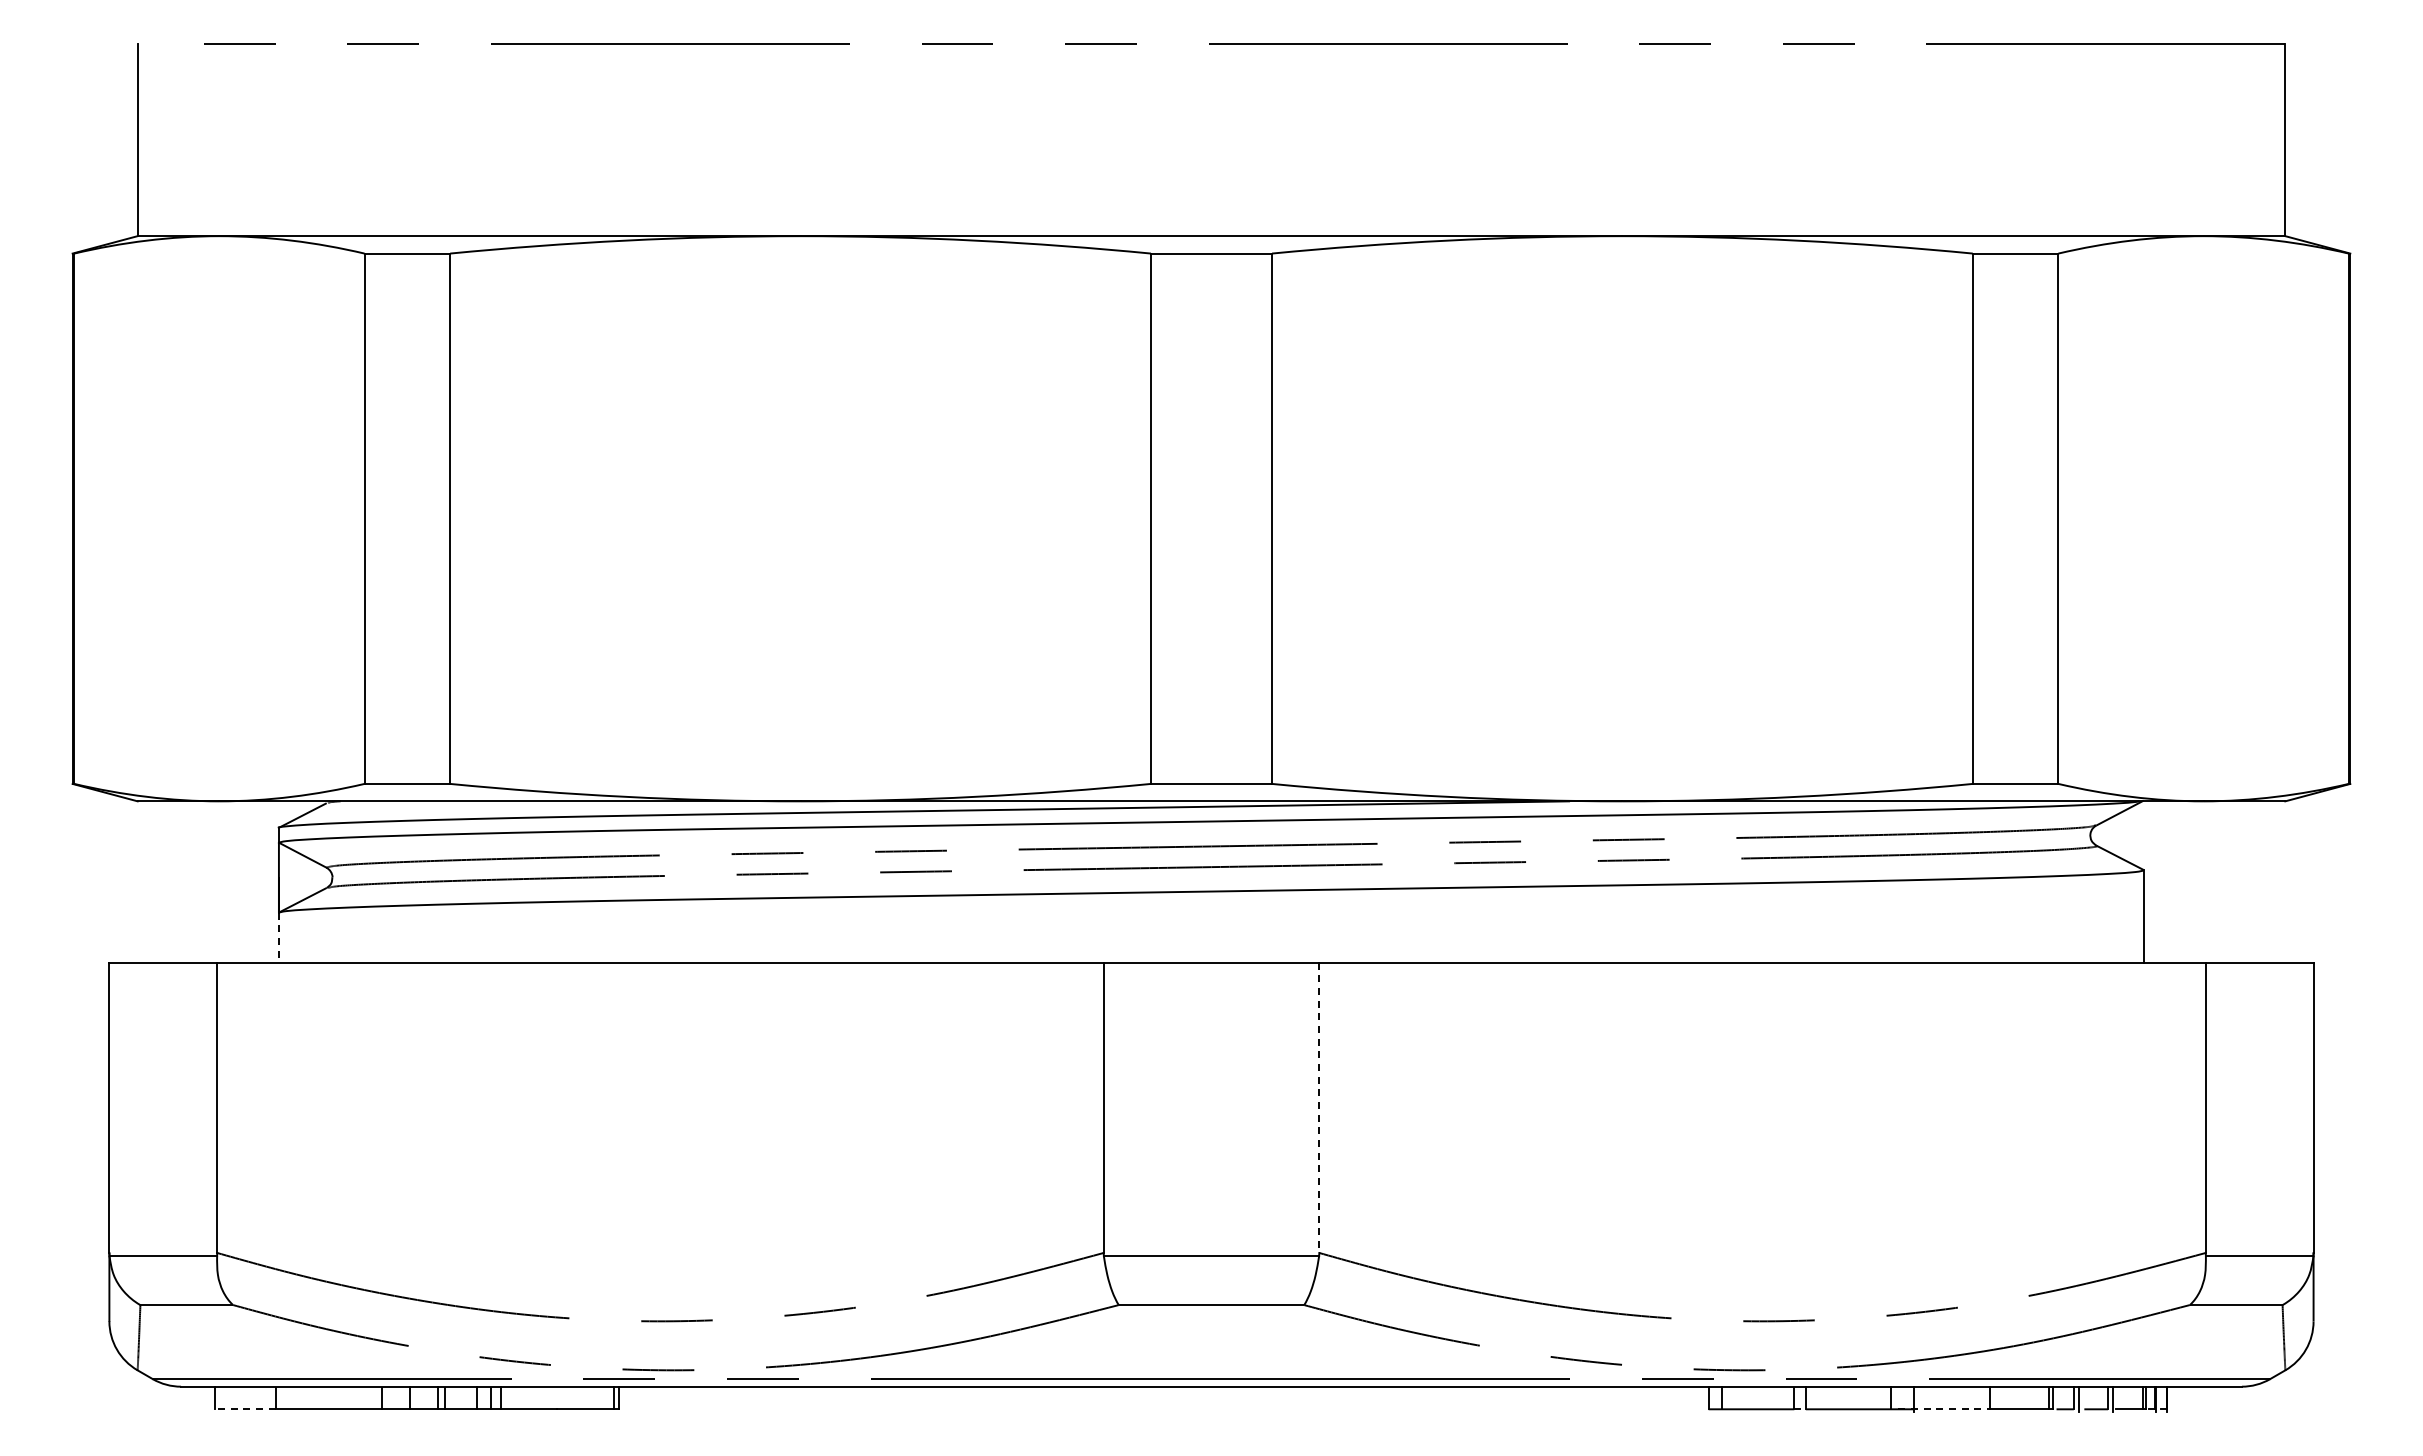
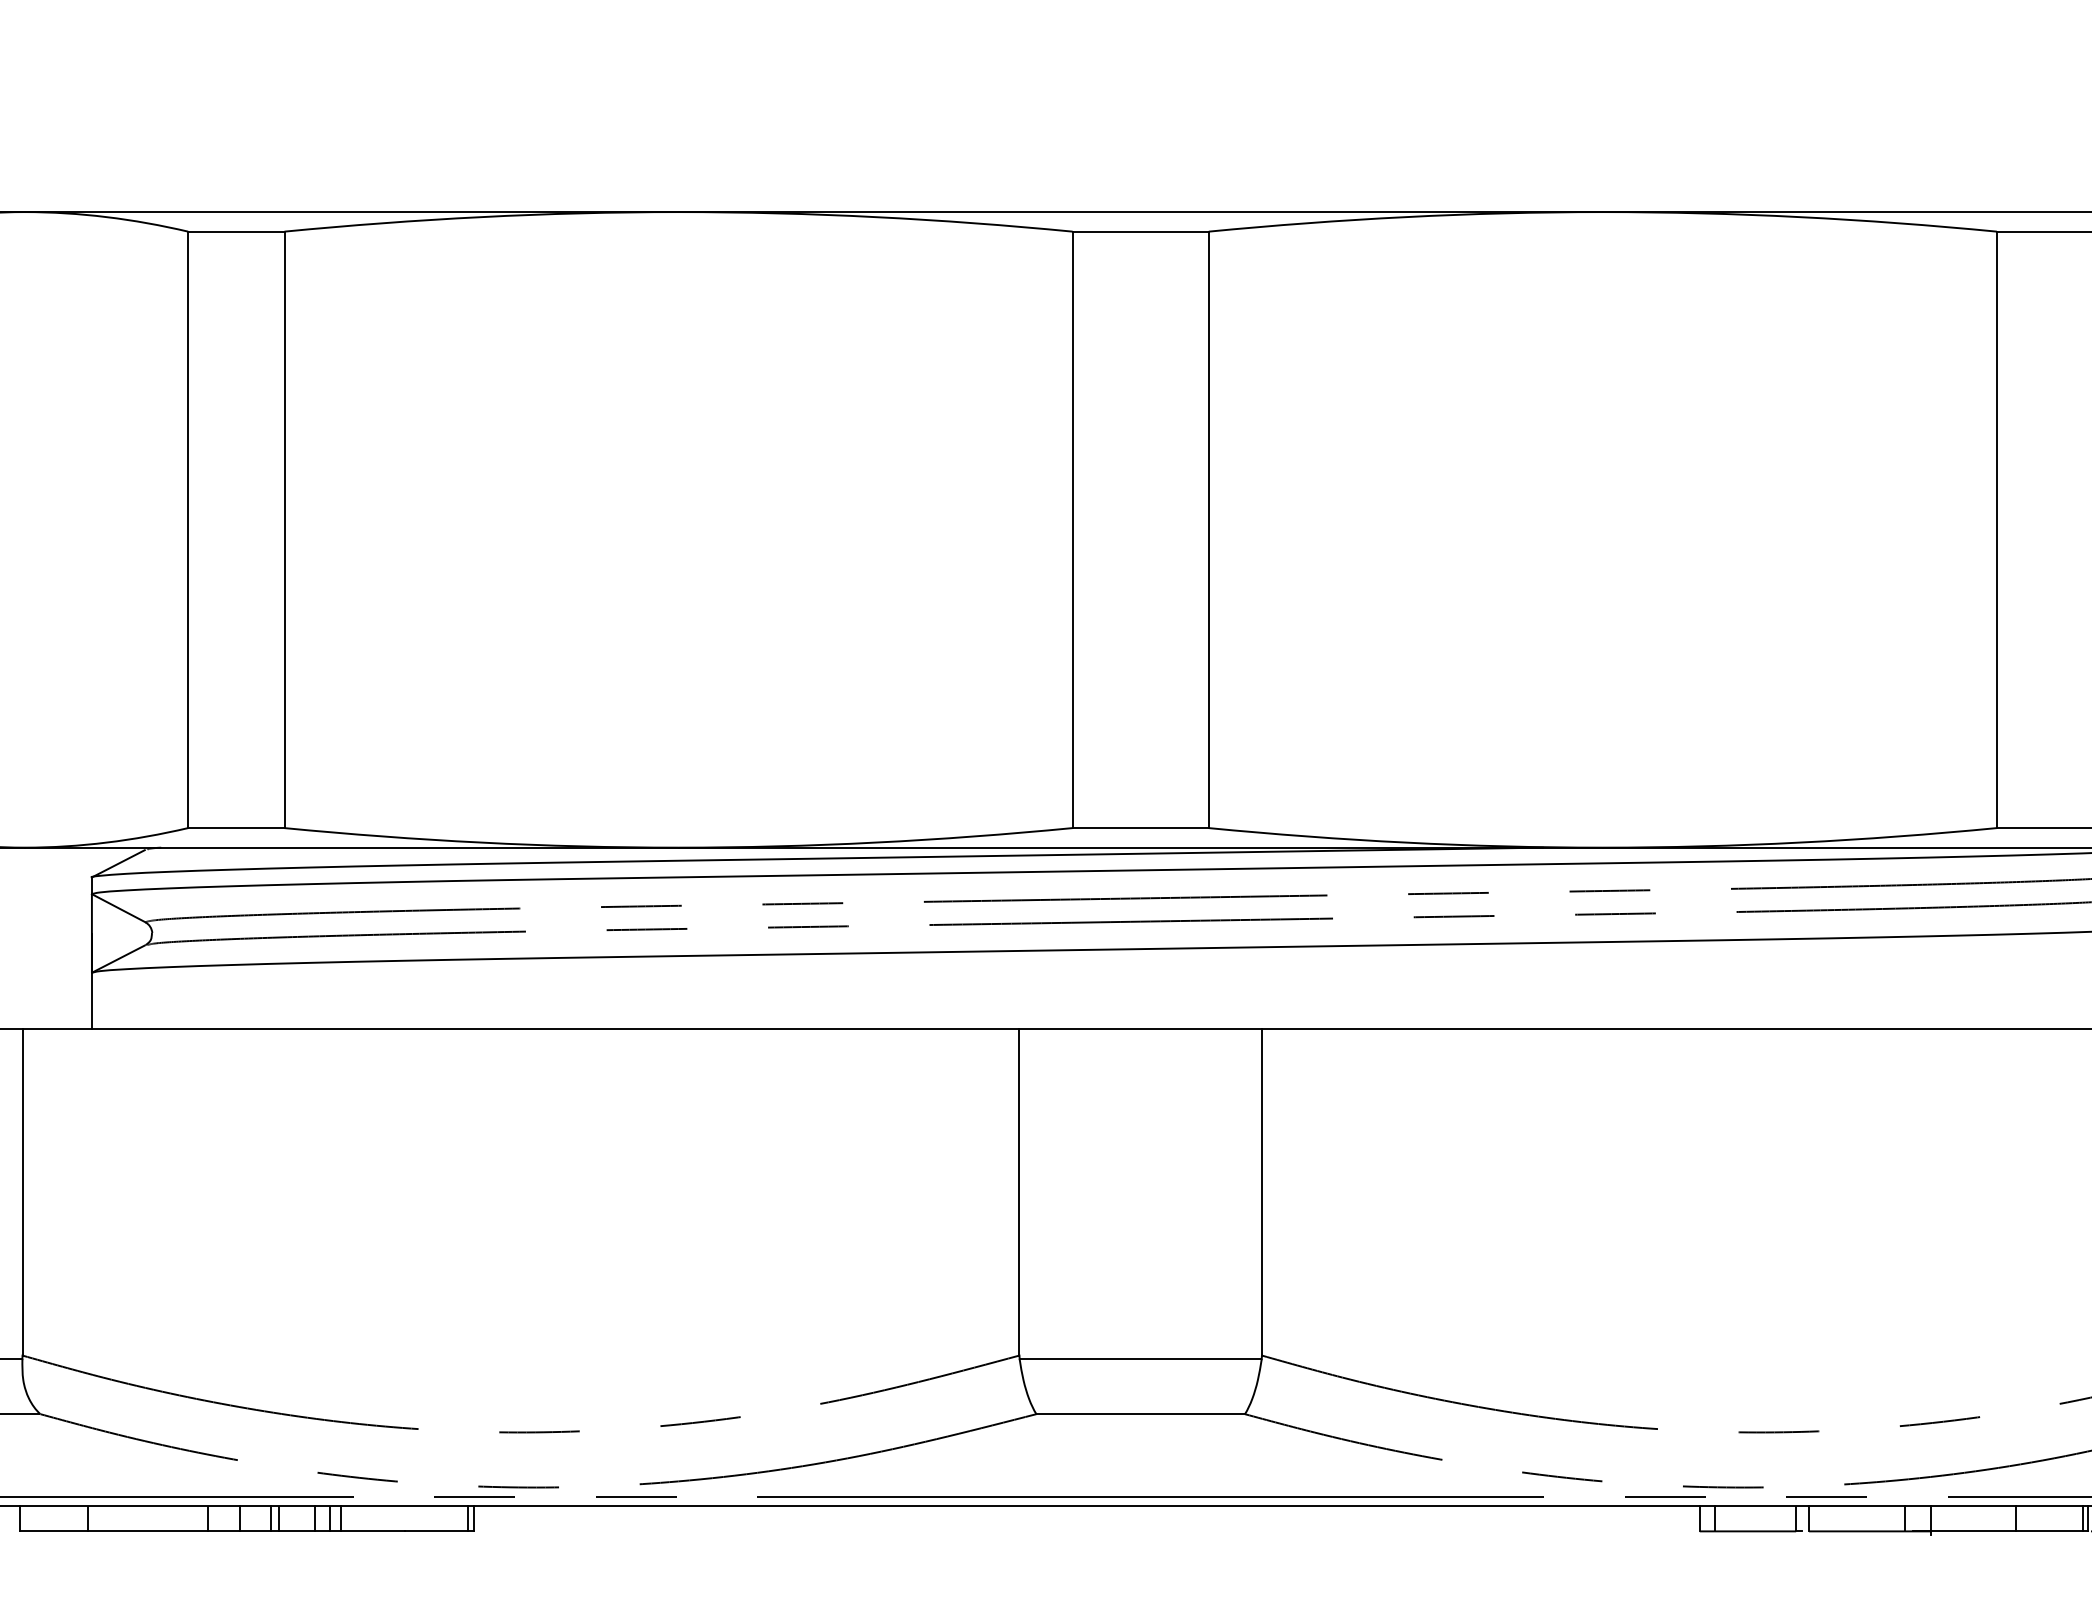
line: (278, 938) -> (91, 1001), dashed -> solid
line: (1319, 1108) -> (1262, 1193), dashed -> solid
line: (244, 1409) -> (53, 1531), dashed -> solid
line: (1944, 1409) -> (1965, 1531), dashed -> solid

